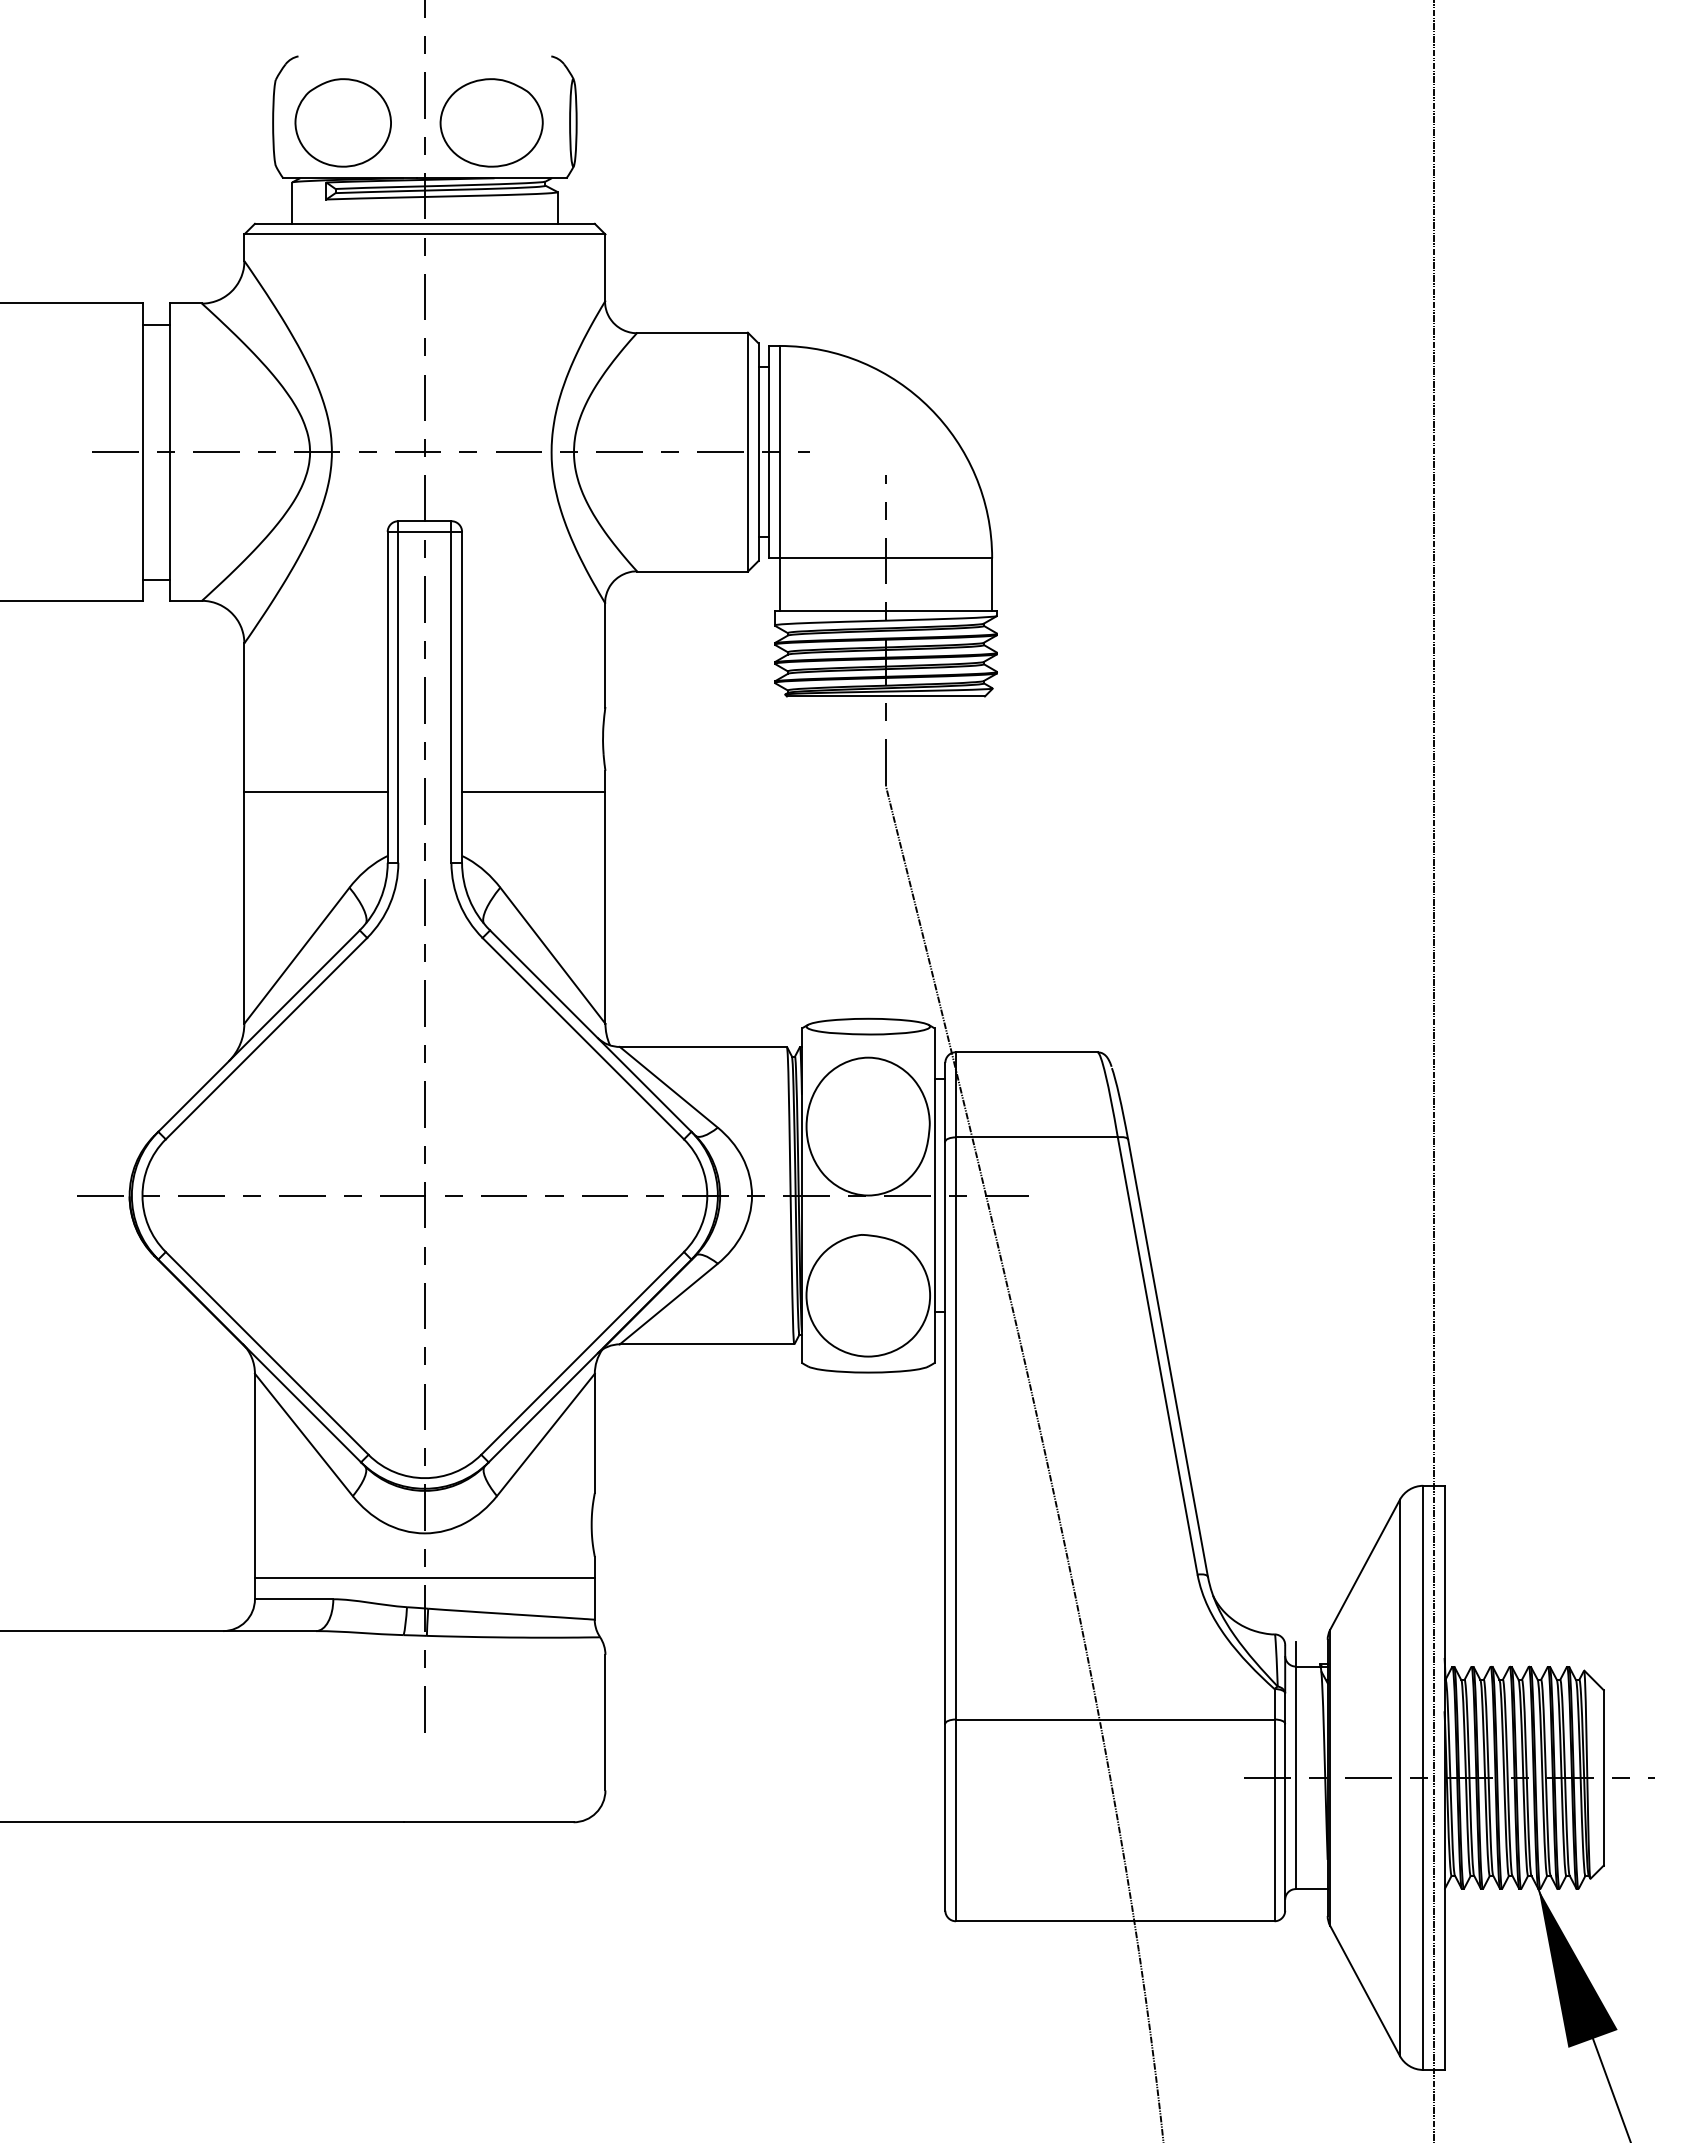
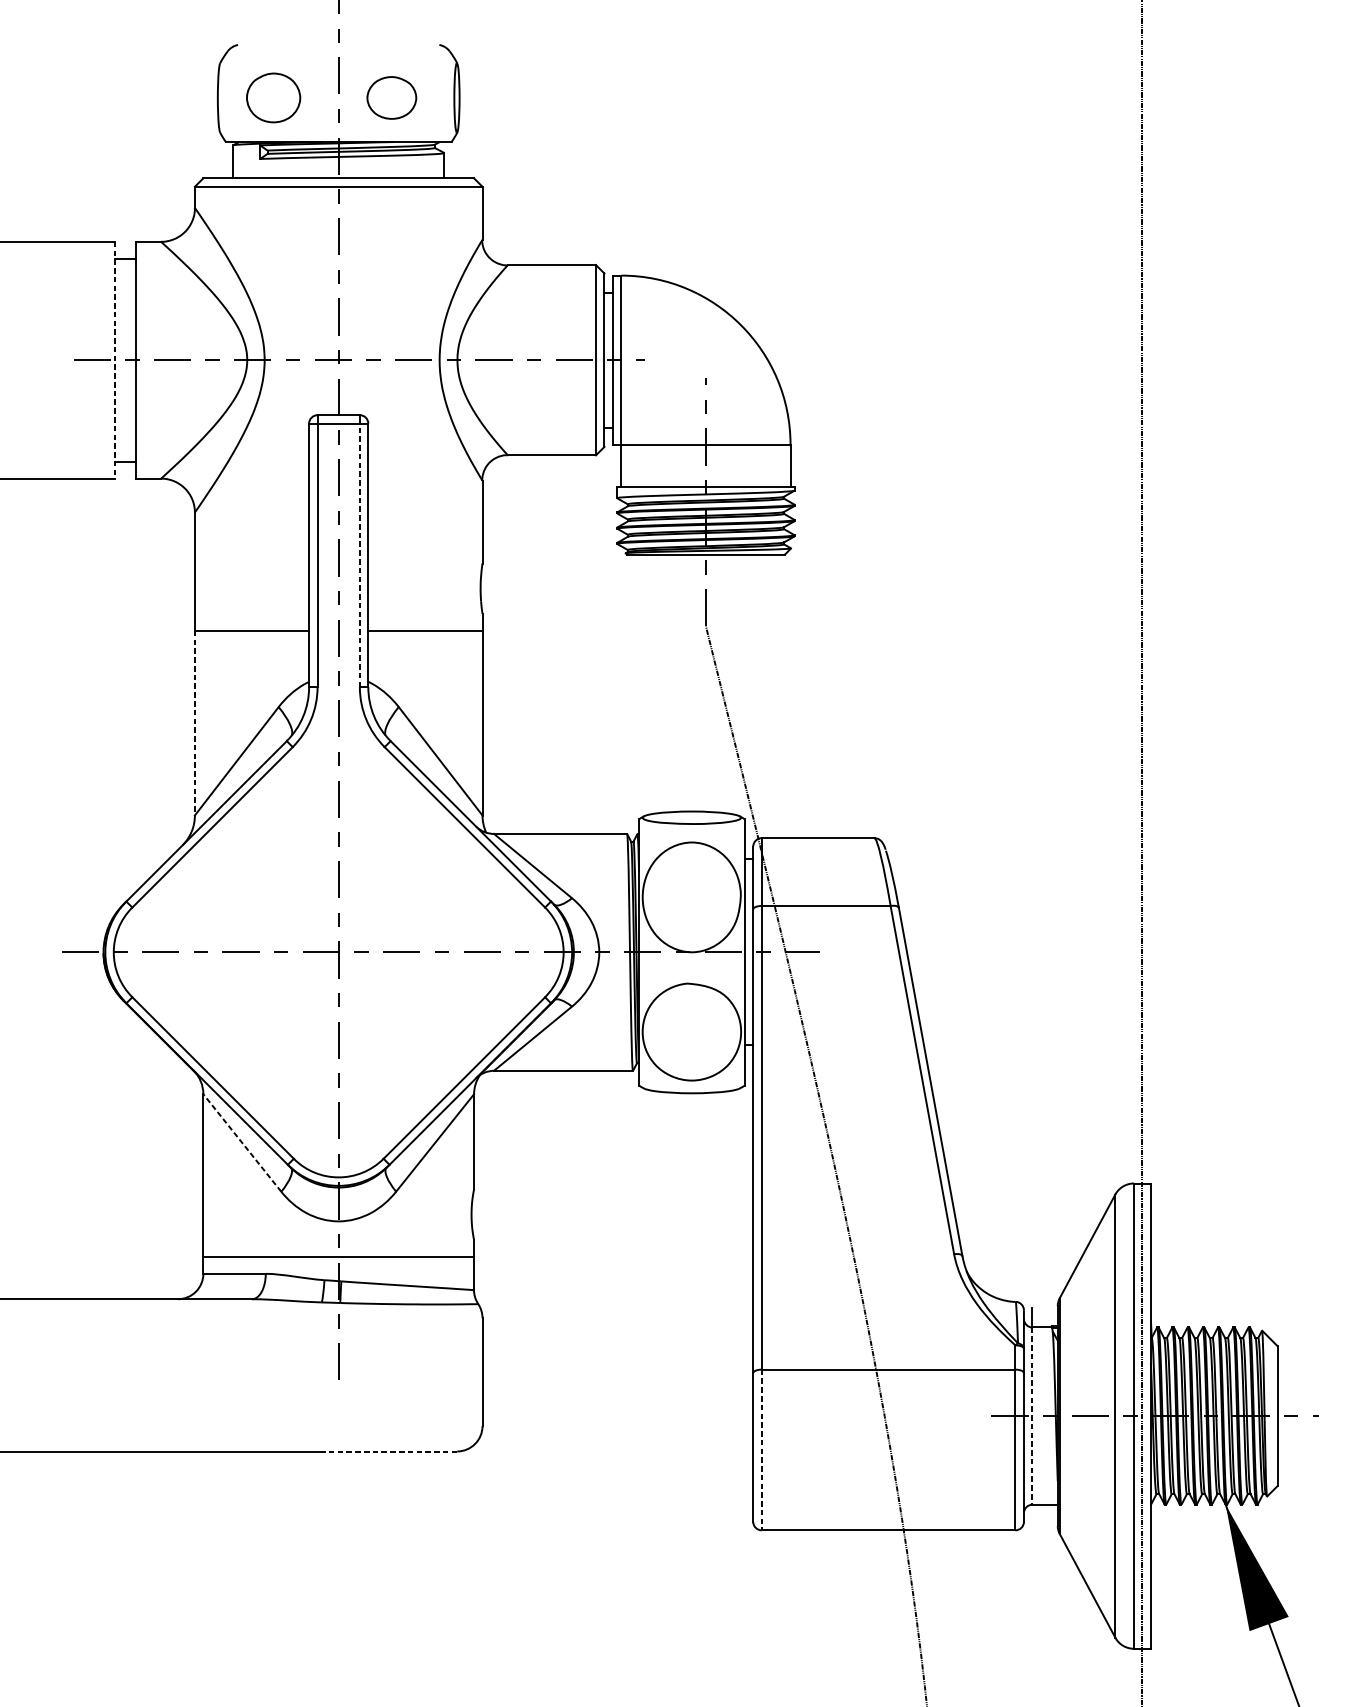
part: (342, 122) -> (273, 97), size x0.7
part: (491, 122) -> (391, 97), size x0.6
line: (143, 452) -> (114, 360), solid -> dashed
line: (451, 696) -> (359, 554), solid -> dashed
line: (244, 907) -> (195, 722), solid -> dashed
line: (303, 1434) -> (242, 1142), solid -> dashed
line: (1295, 1778) -> (1032, 1416), solid -> dashed
line: (955, 1820) -> (761, 1450), solid -> dashed
line: (488, 1822) -> (389, 1451), solid -> dashed

